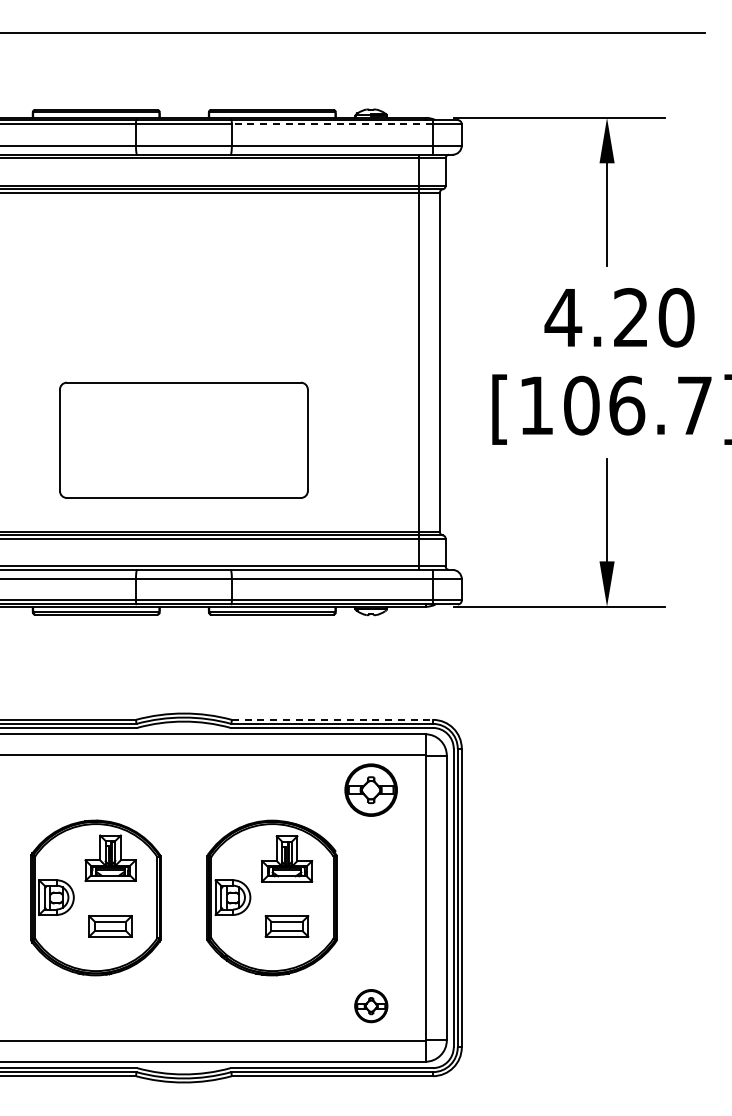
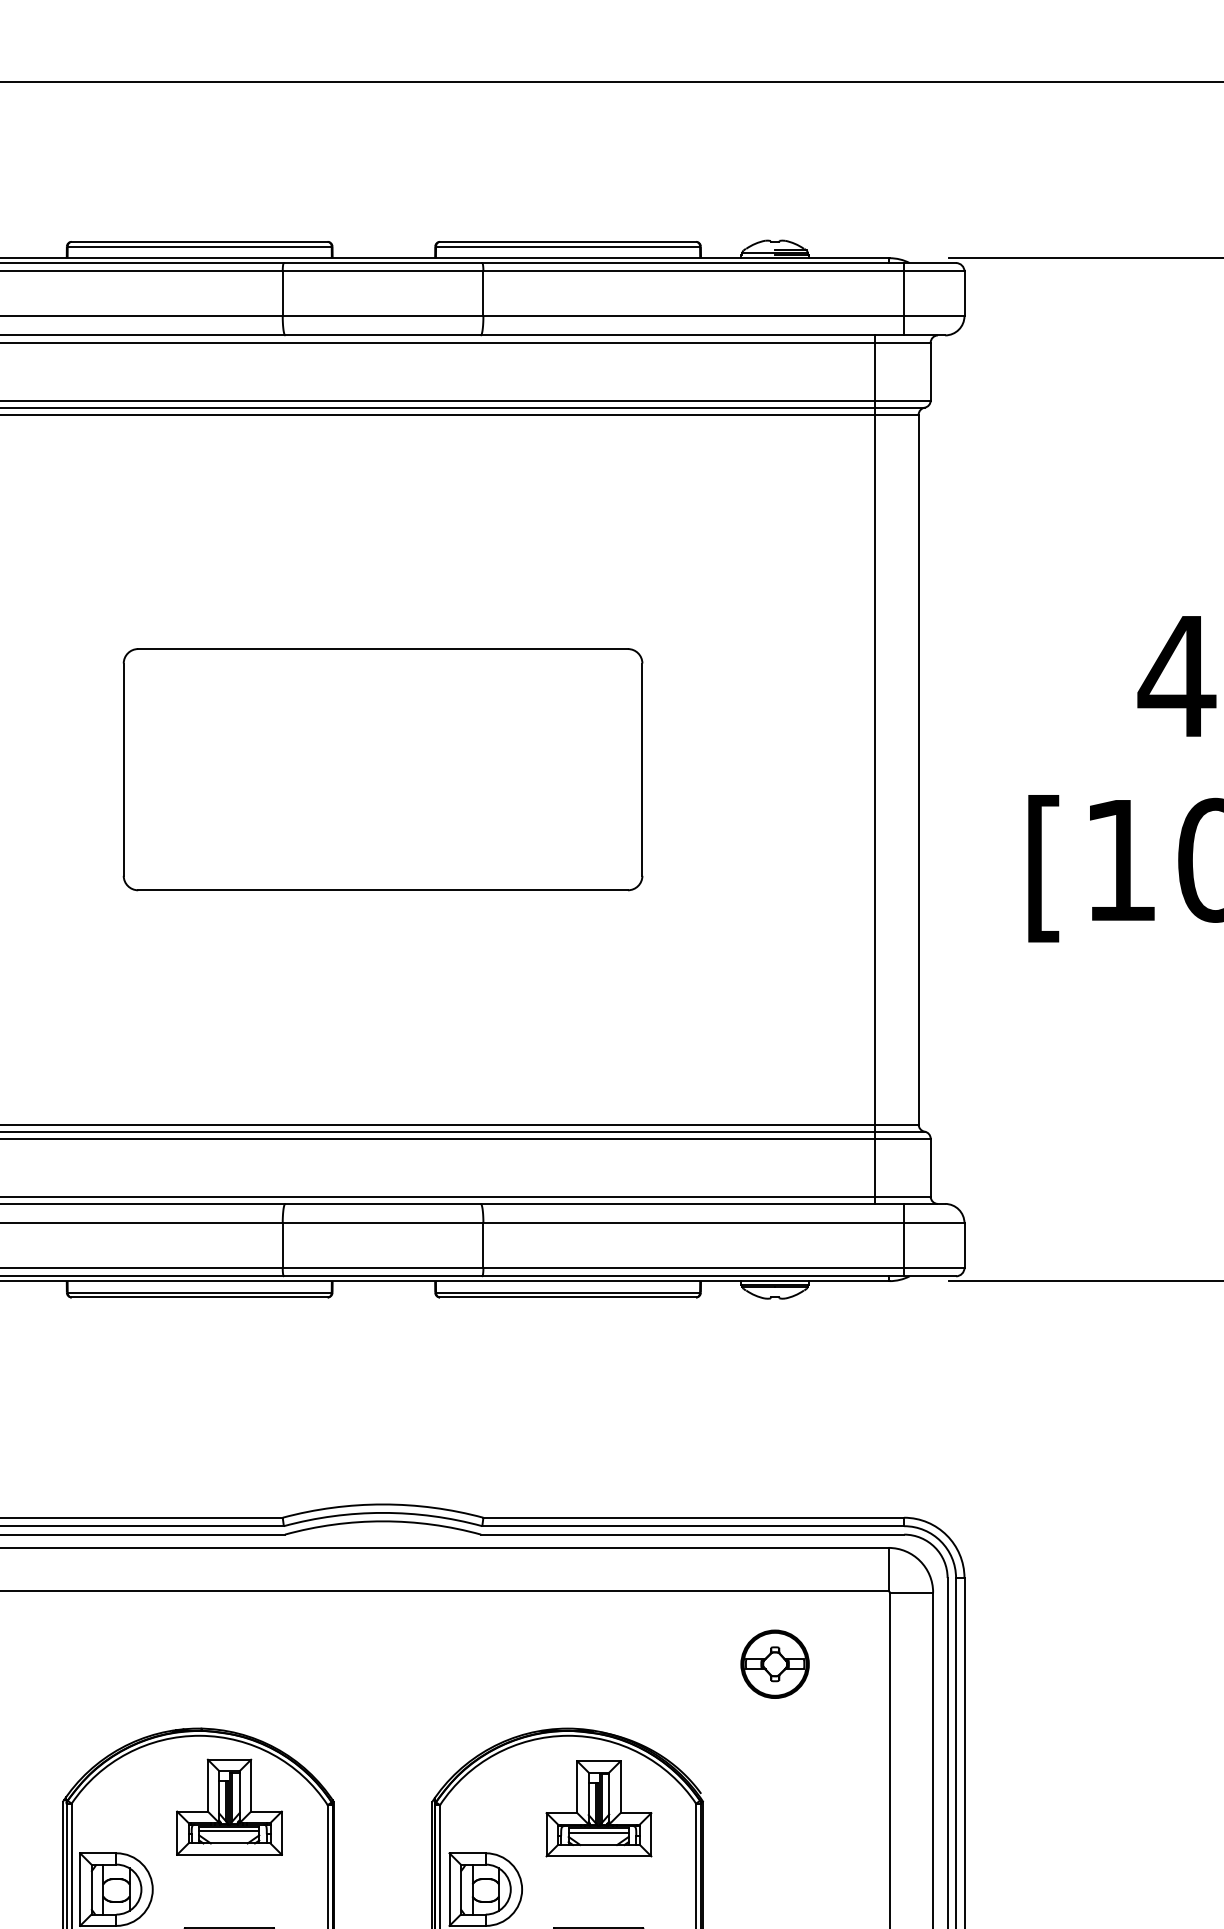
line: (332, 124) -> (693, 272), dashed -> solid
part: (183, 439) -> (382, 767), moved
line: (332, 719) -> (693, 1516), dashed -> solid
part: (371, 789) -> (775, 1663), size x0.62

